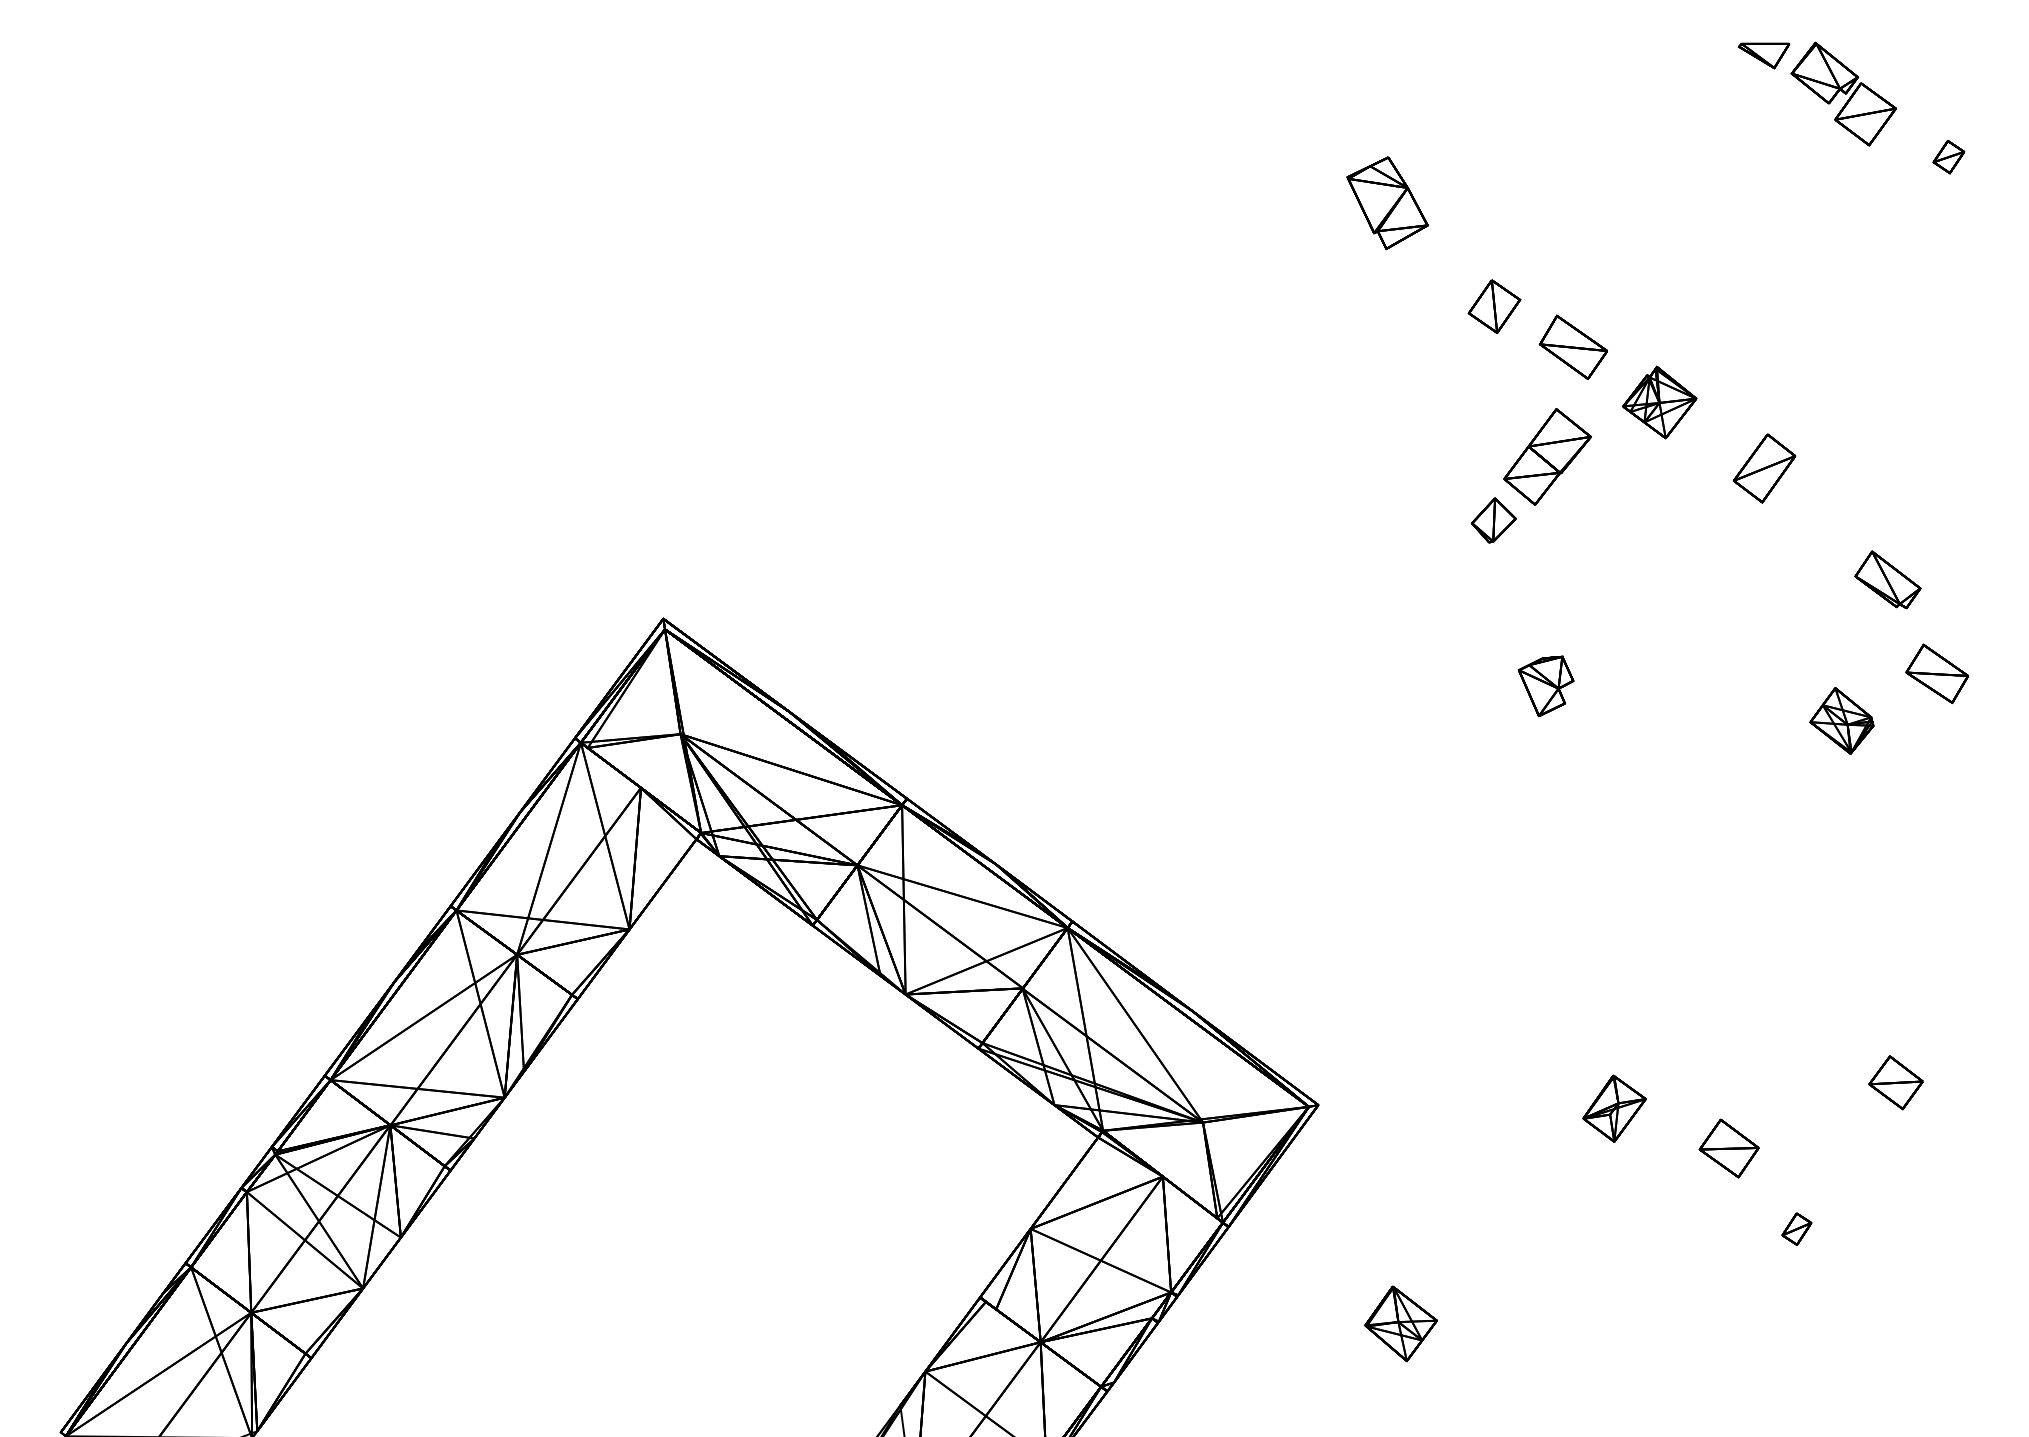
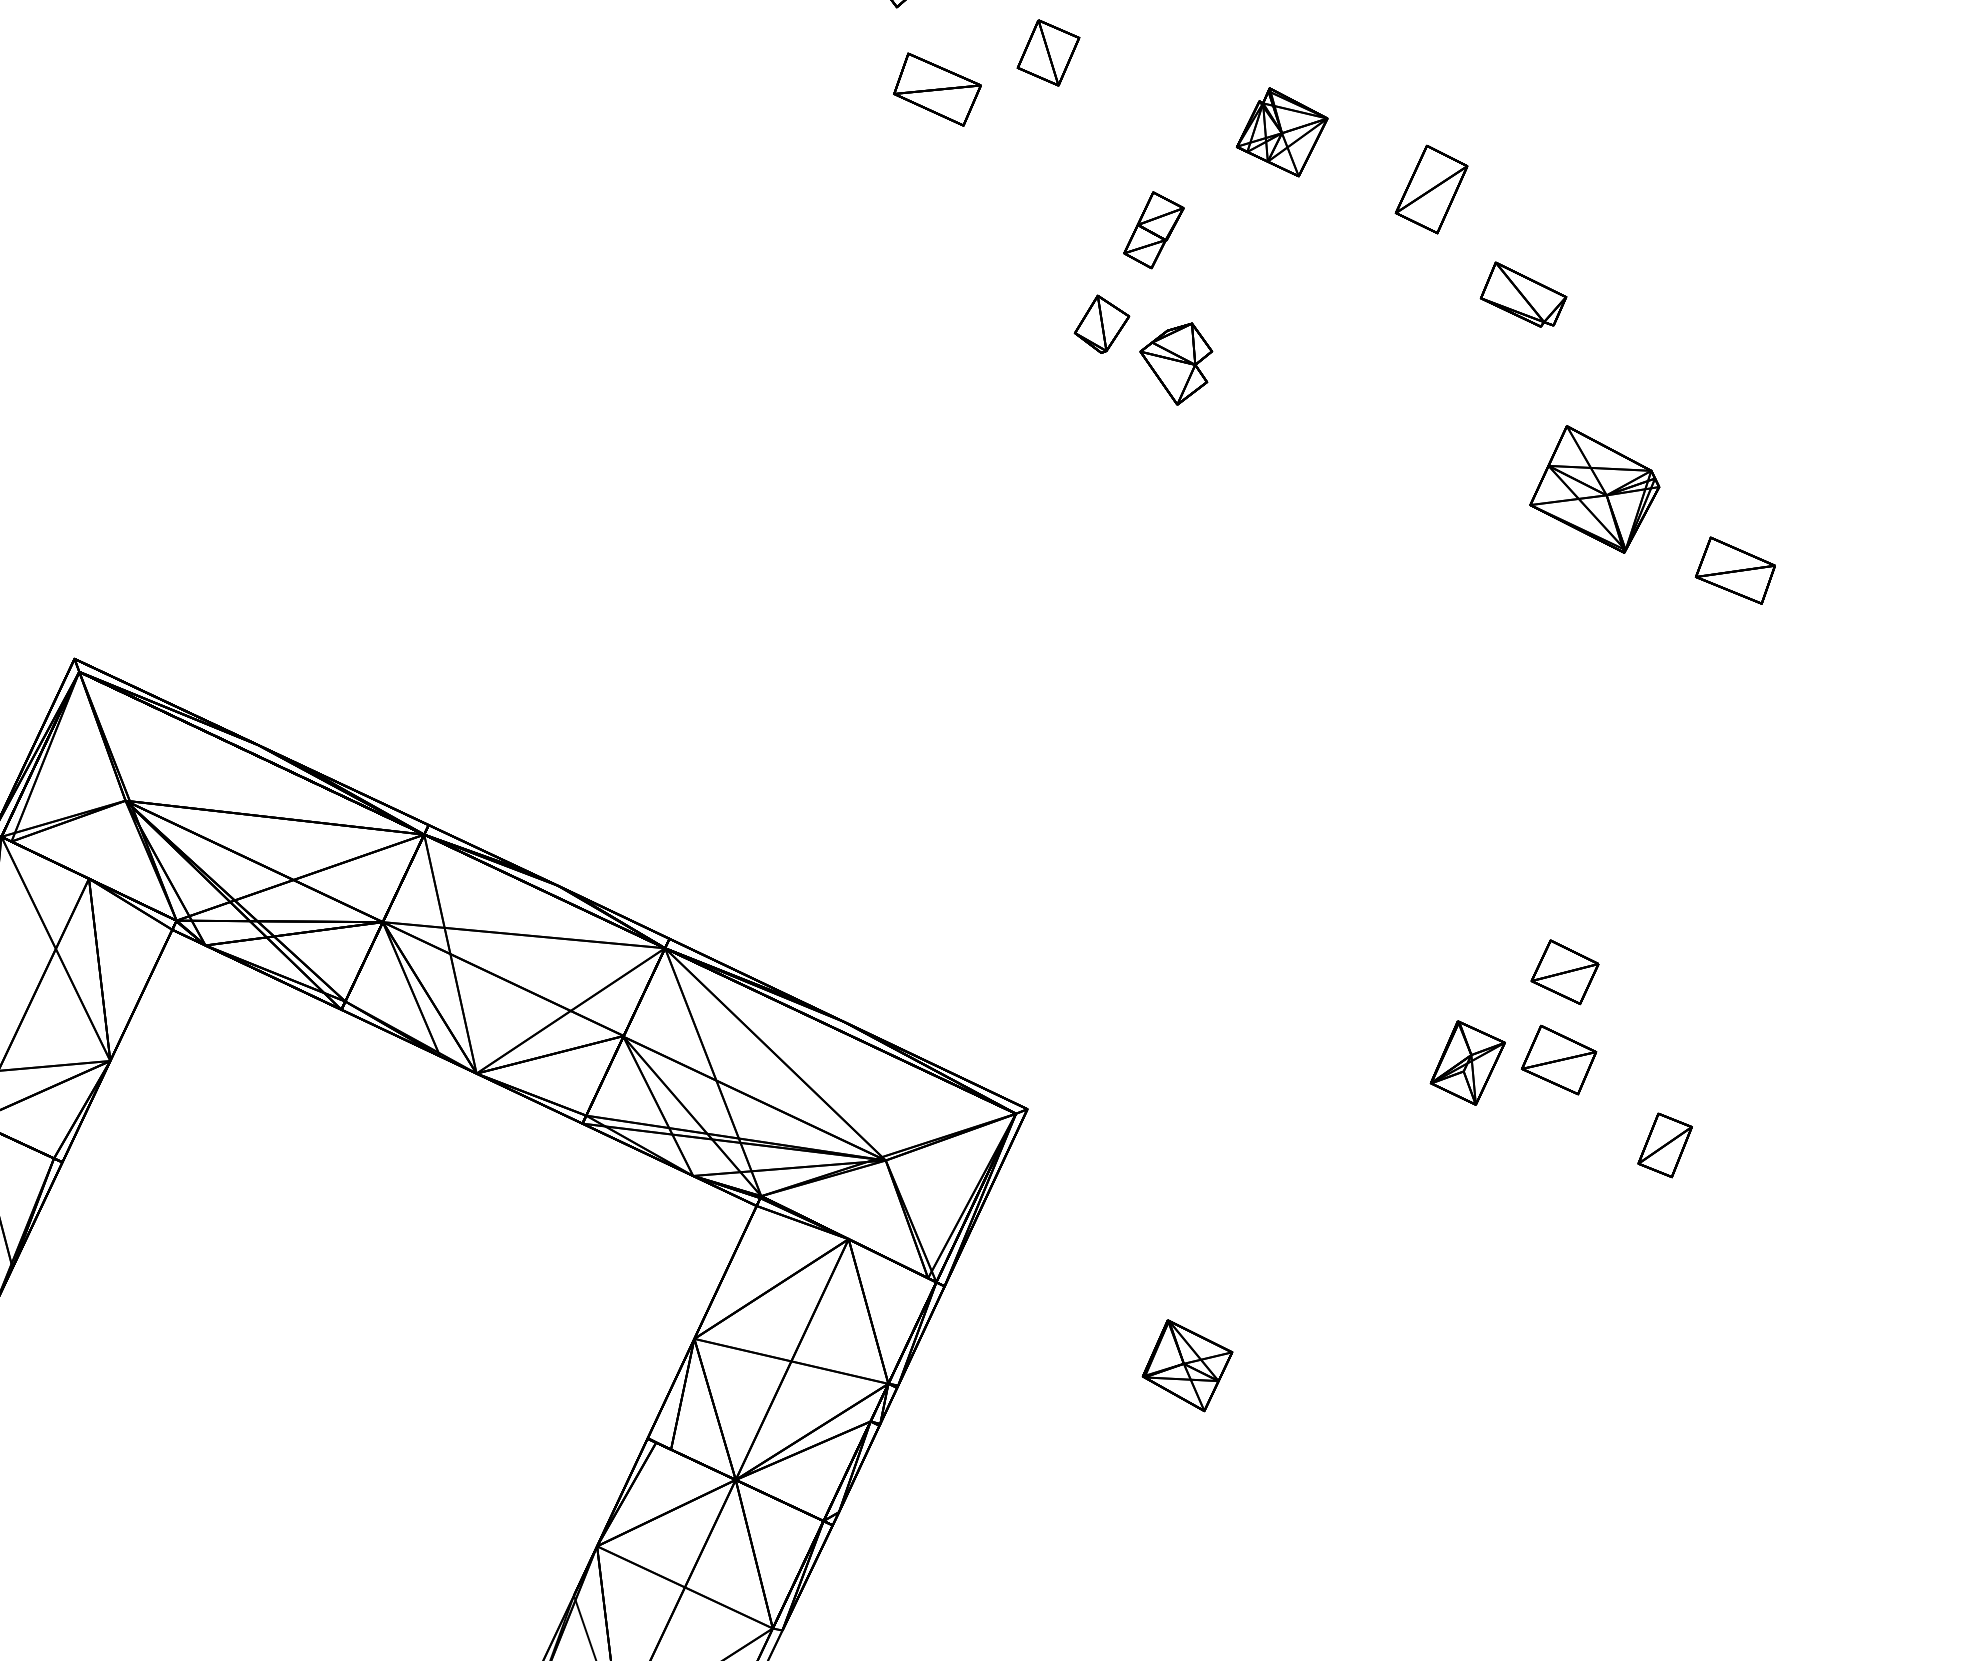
part: (1572, 347) -> (935, 89), moved
part: (1547, 456) -> (1153, 229), size x0.6
part: (1887, 579) -> (1522, 294), moved
part: (1936, 673) -> (1734, 570), moved
part: (1546, 686) -> (1179, 365), moved
part: (1841, 720) -> (1592, 489), size x1.6
part: (1895, 1082) -> (1564, 972), moved
part: (1614, 1108) -> (1467, 1062), moved
part: (1796, 1228) -> (1664, 1144), size x1.6

